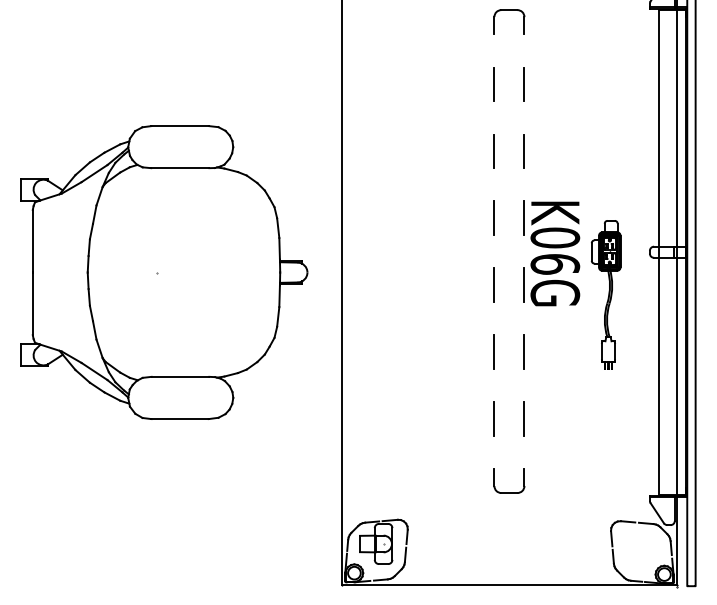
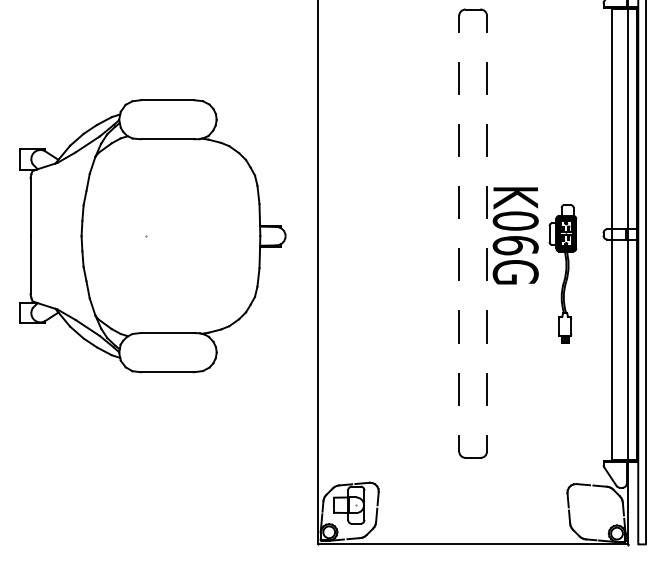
part: (164, 272) -> (152, 236), moved

